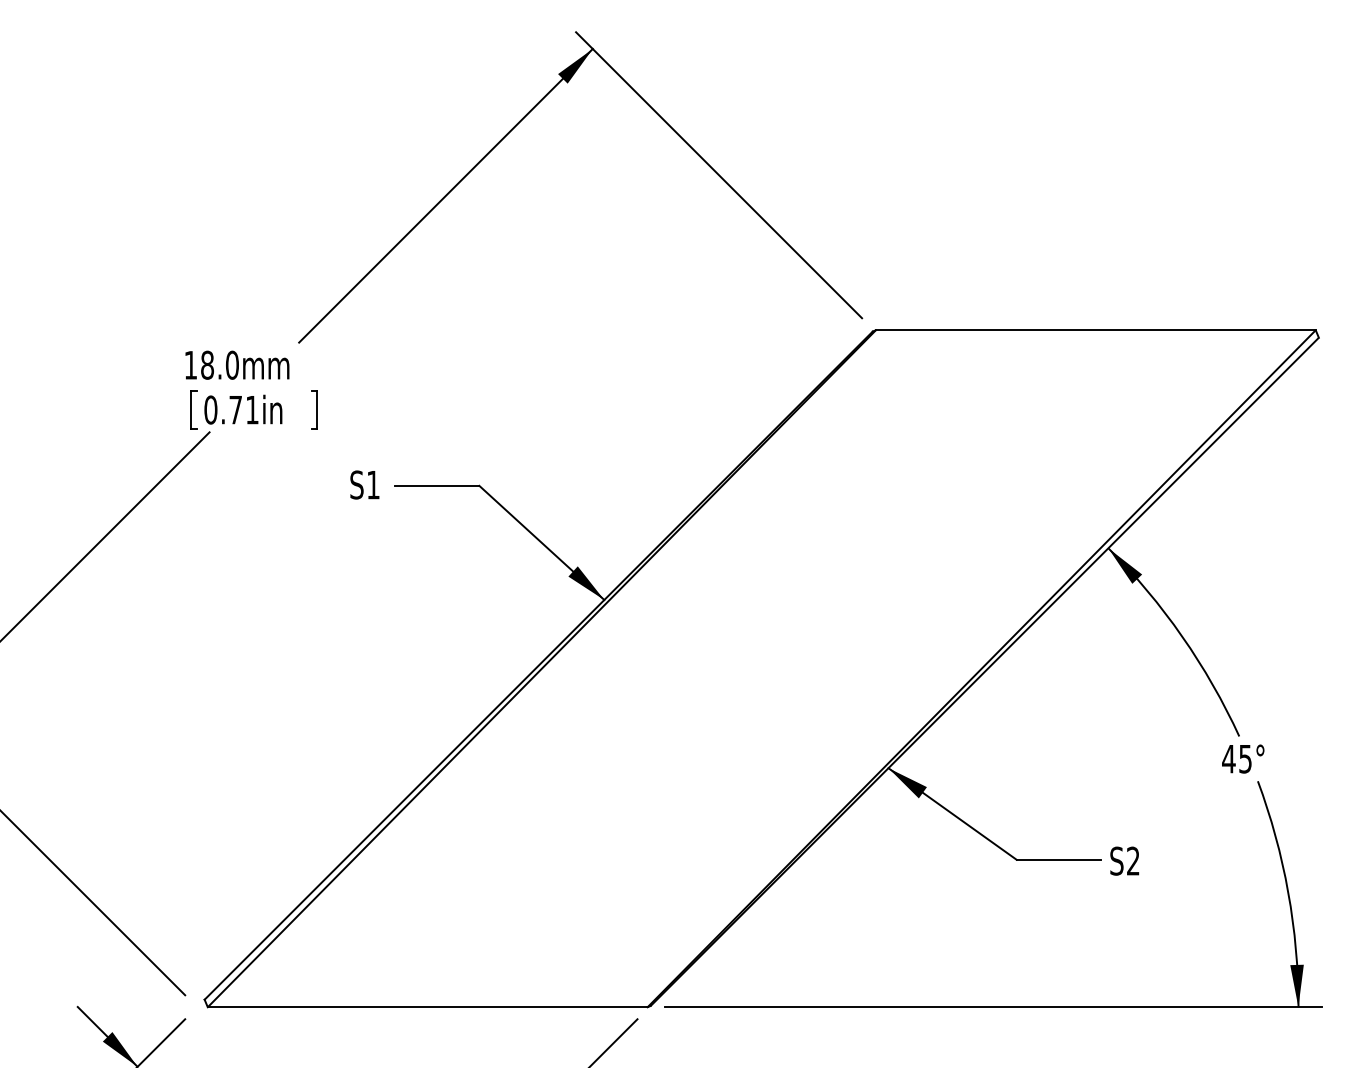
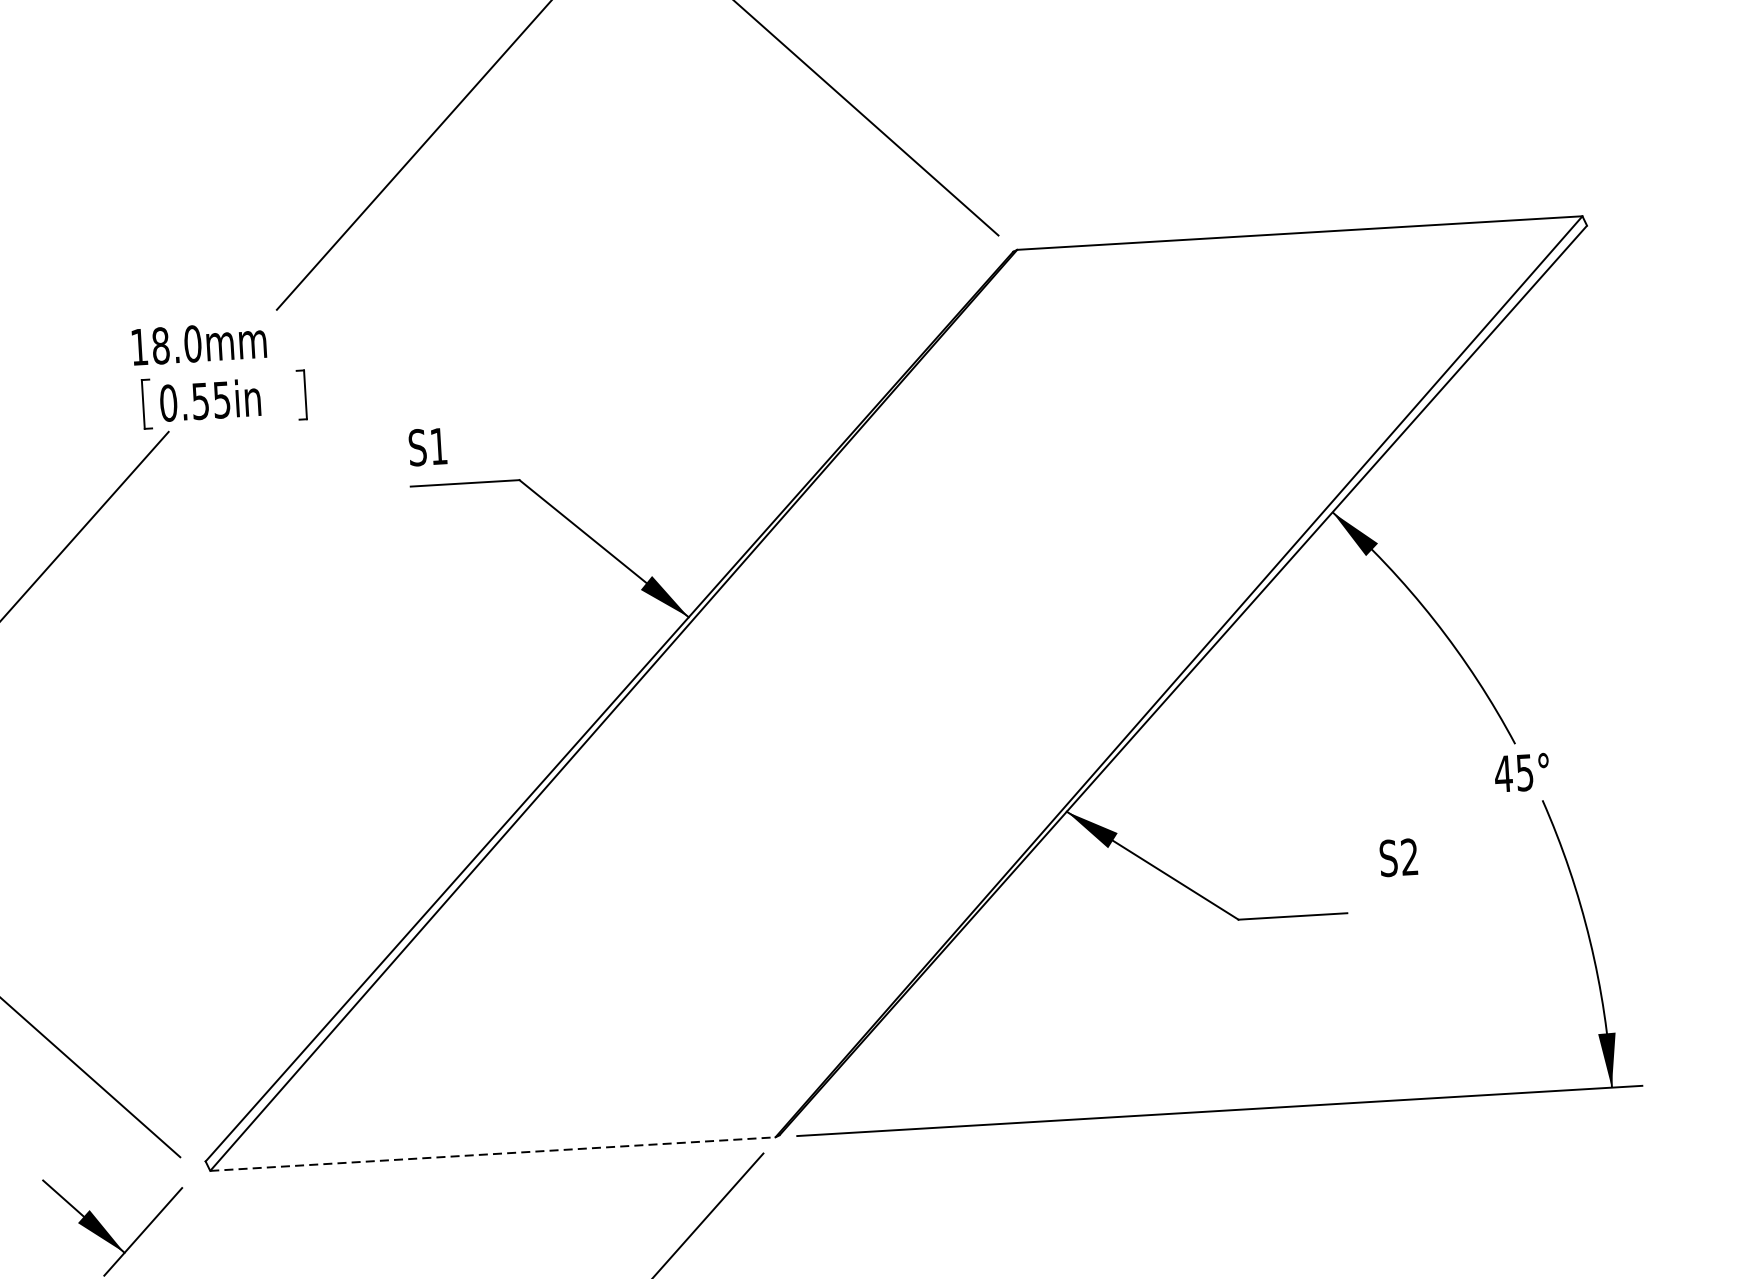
text: (243, 410) -> (210, 401), 0.71in -> 0.55in
text: (364, 484) -> (427, 446), moved
text: (1124, 860) -> (1398, 856), moved
line: (427, 1007) -> (492, 1154), solid -> dashed

